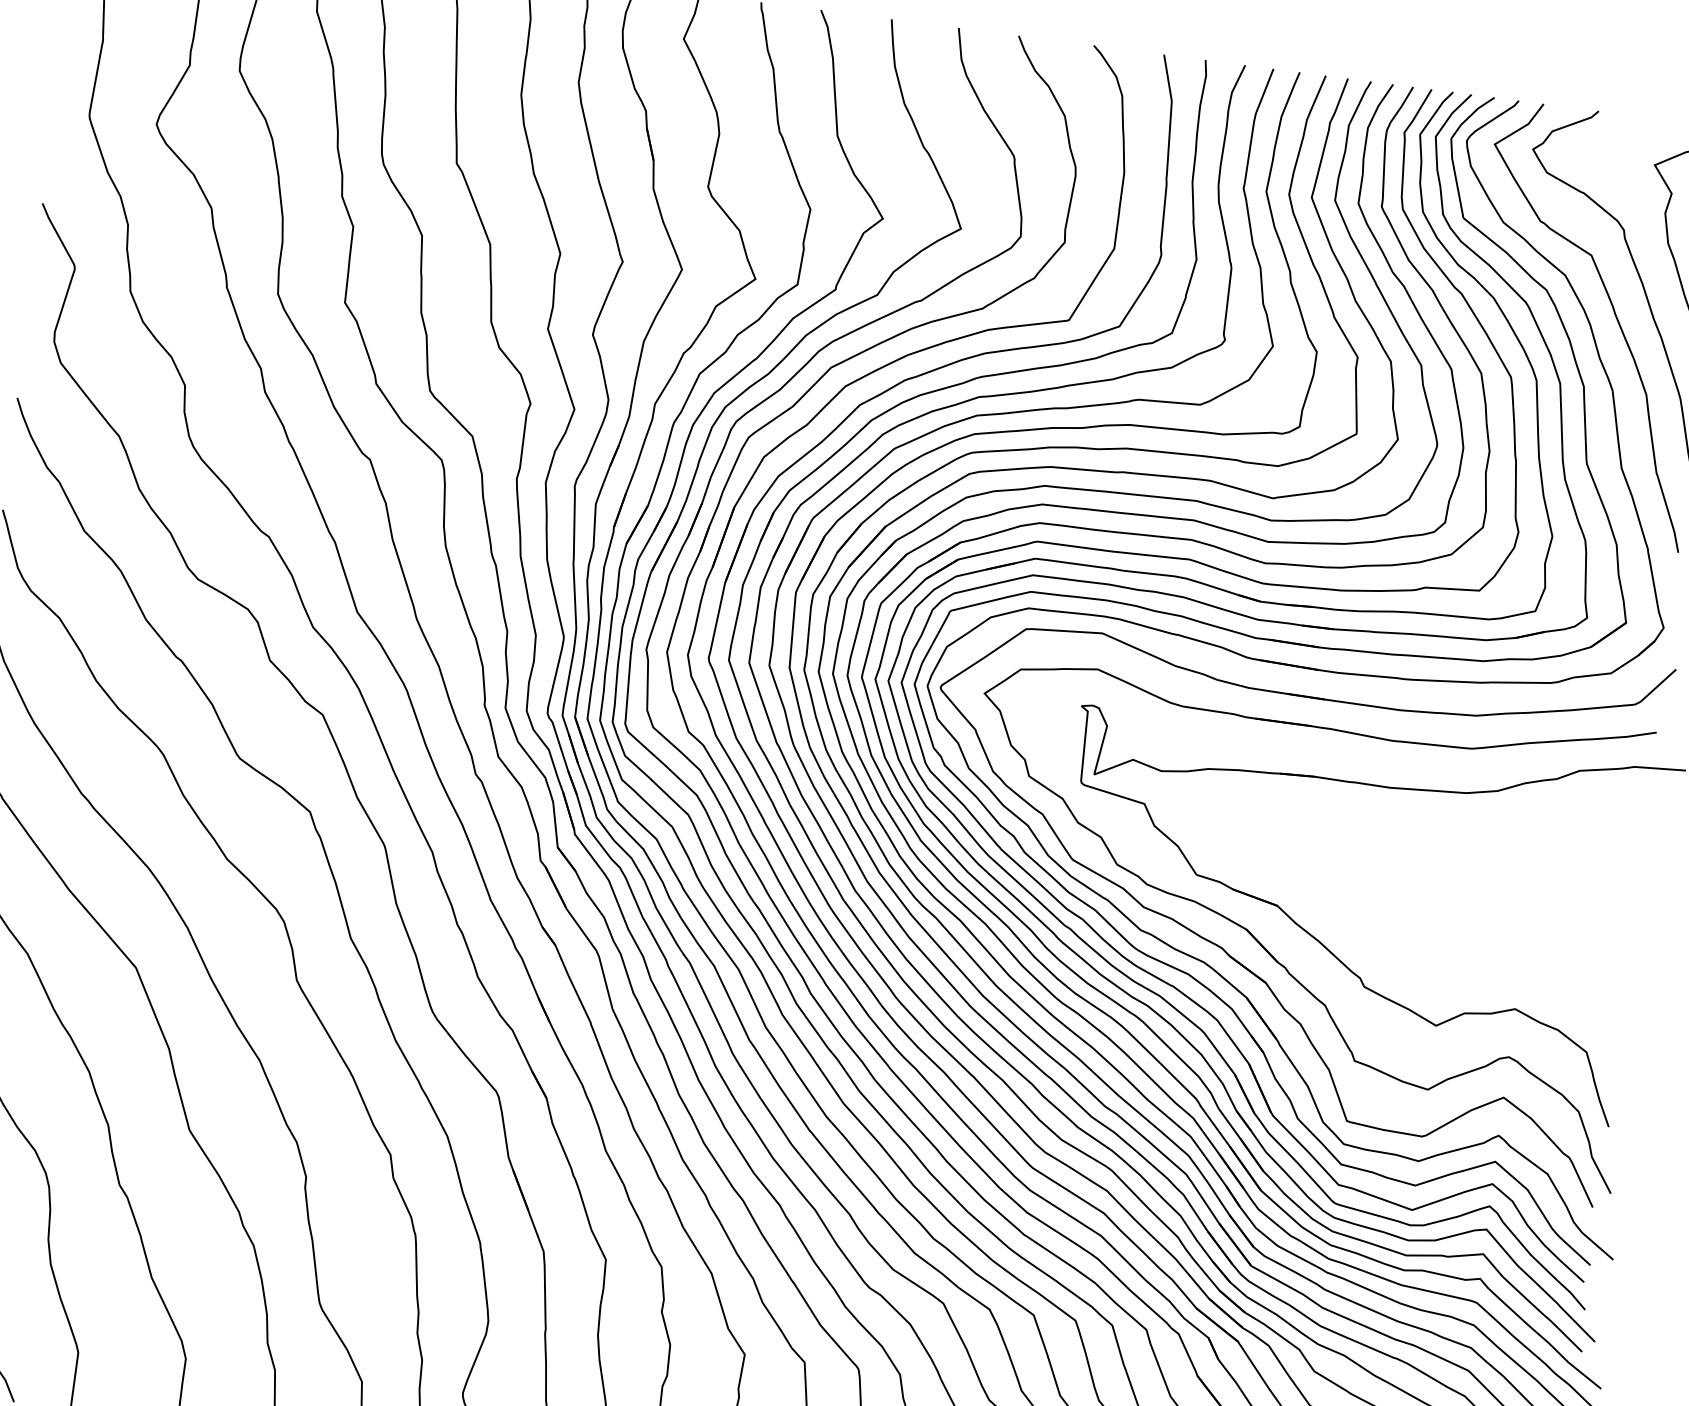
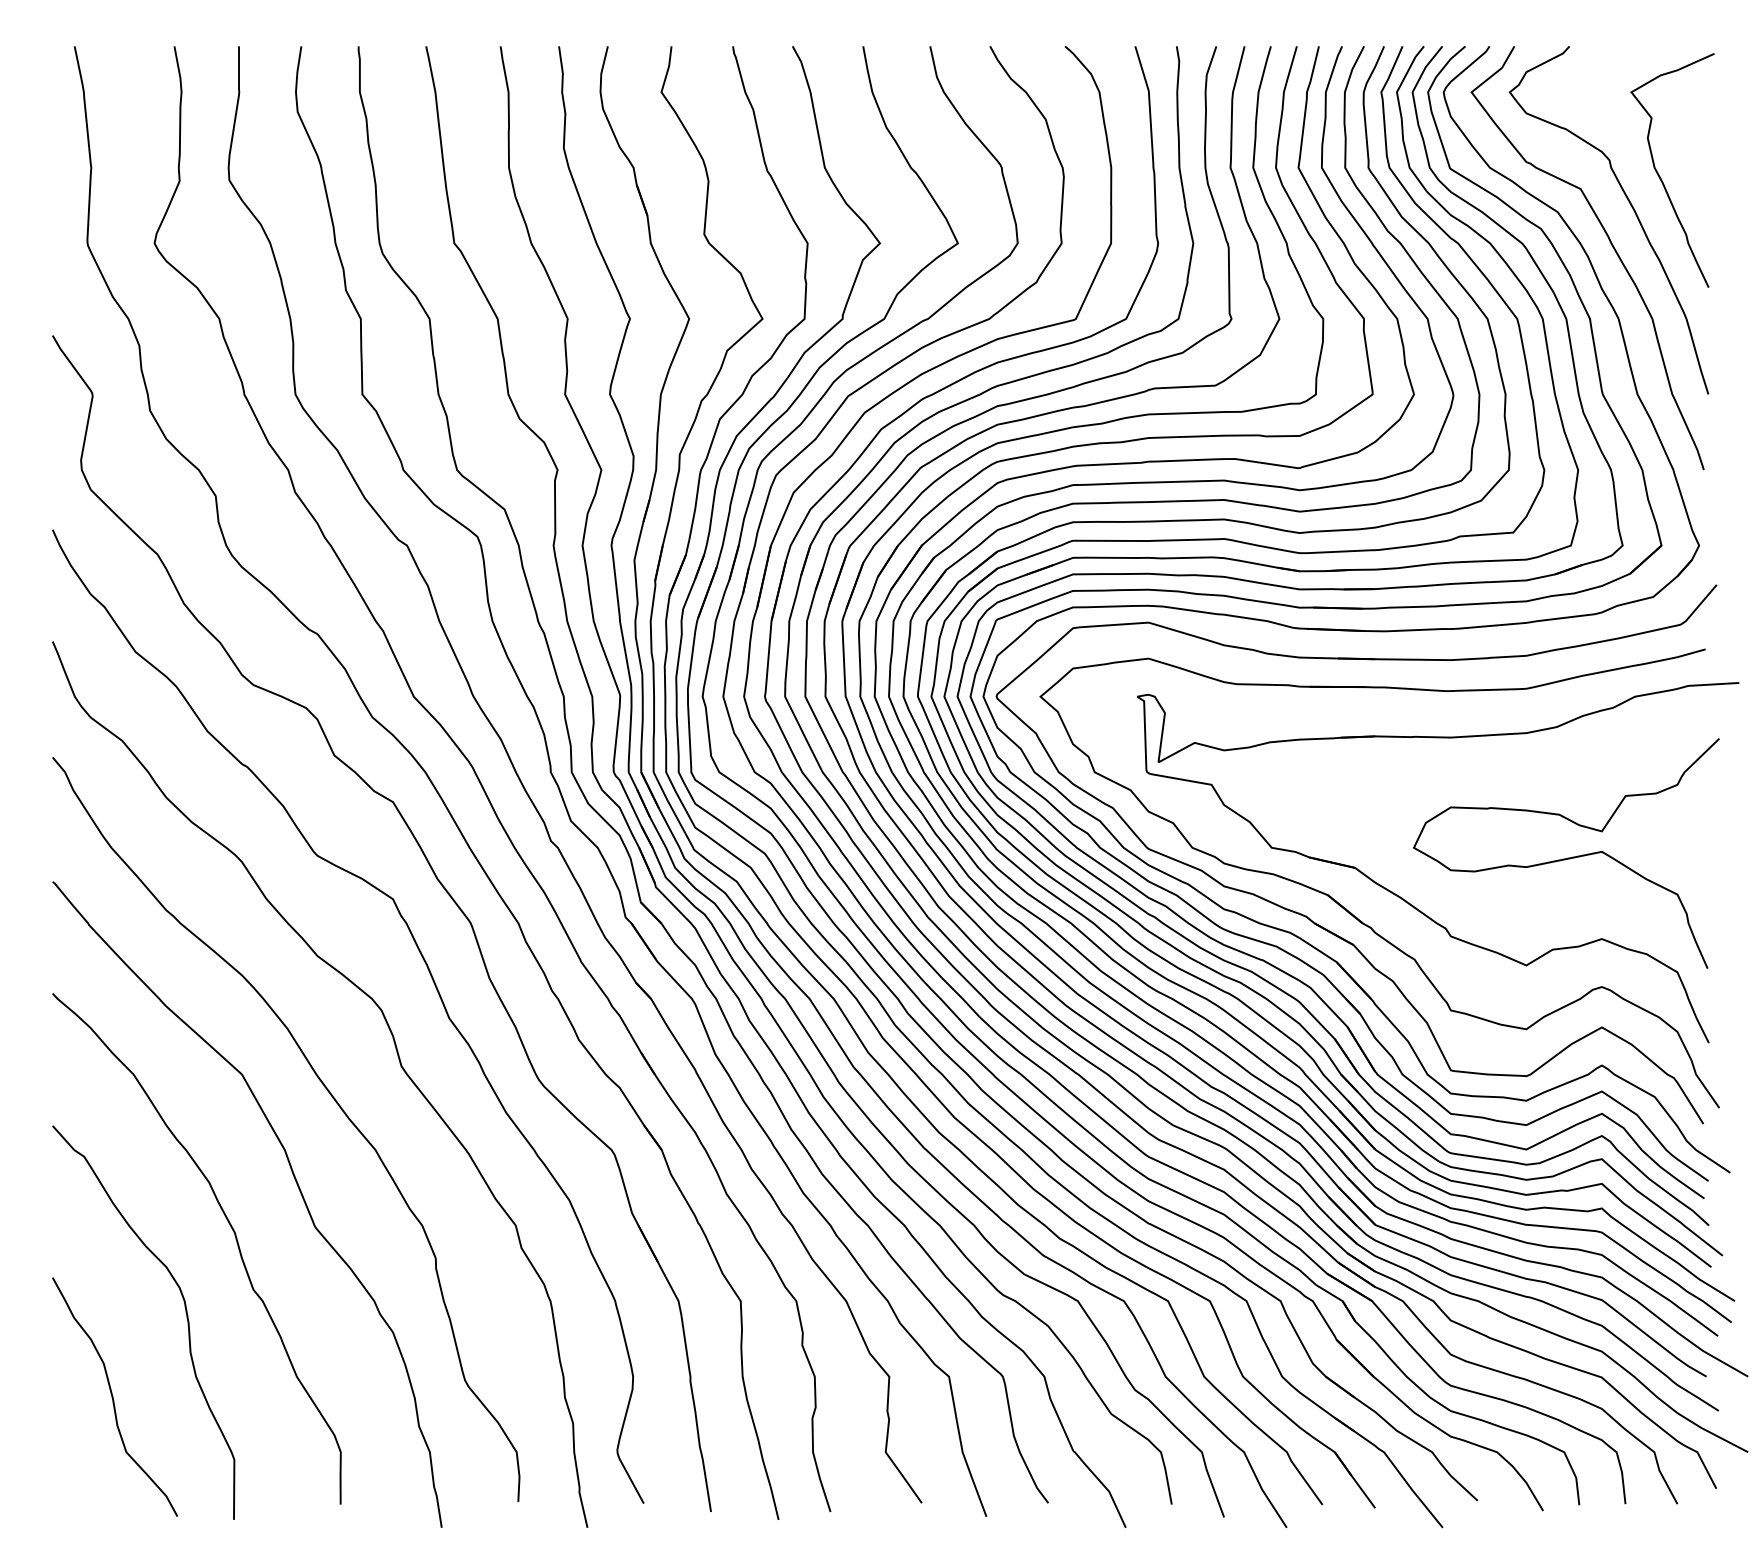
curve: (1491, 923) -> (1567, 857), added

